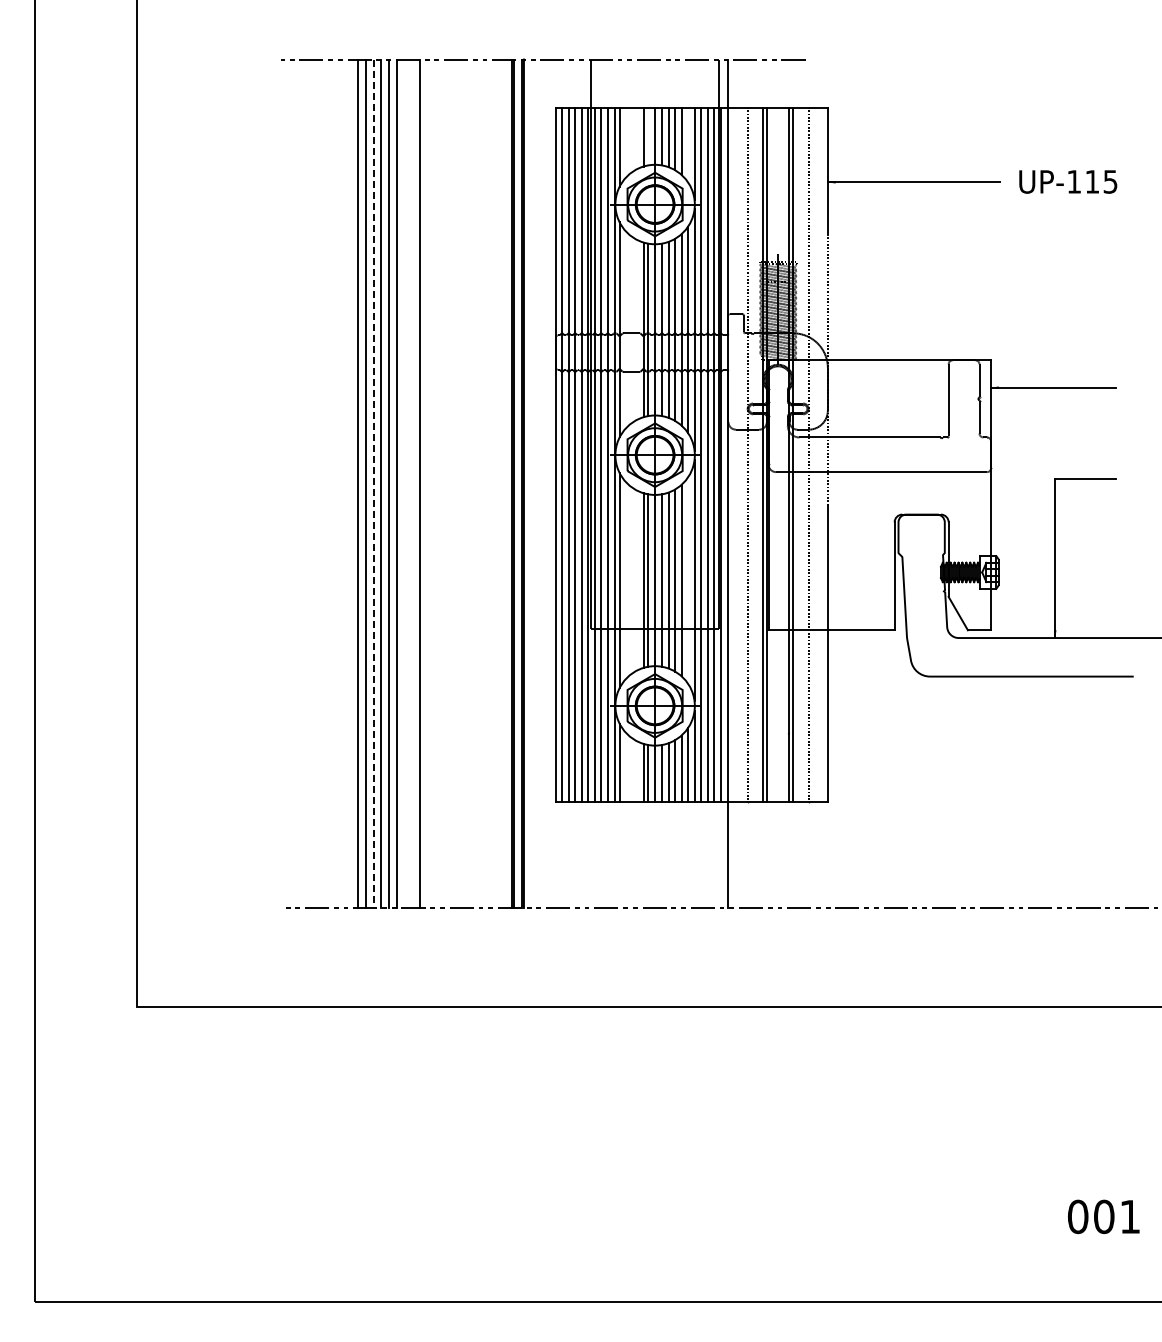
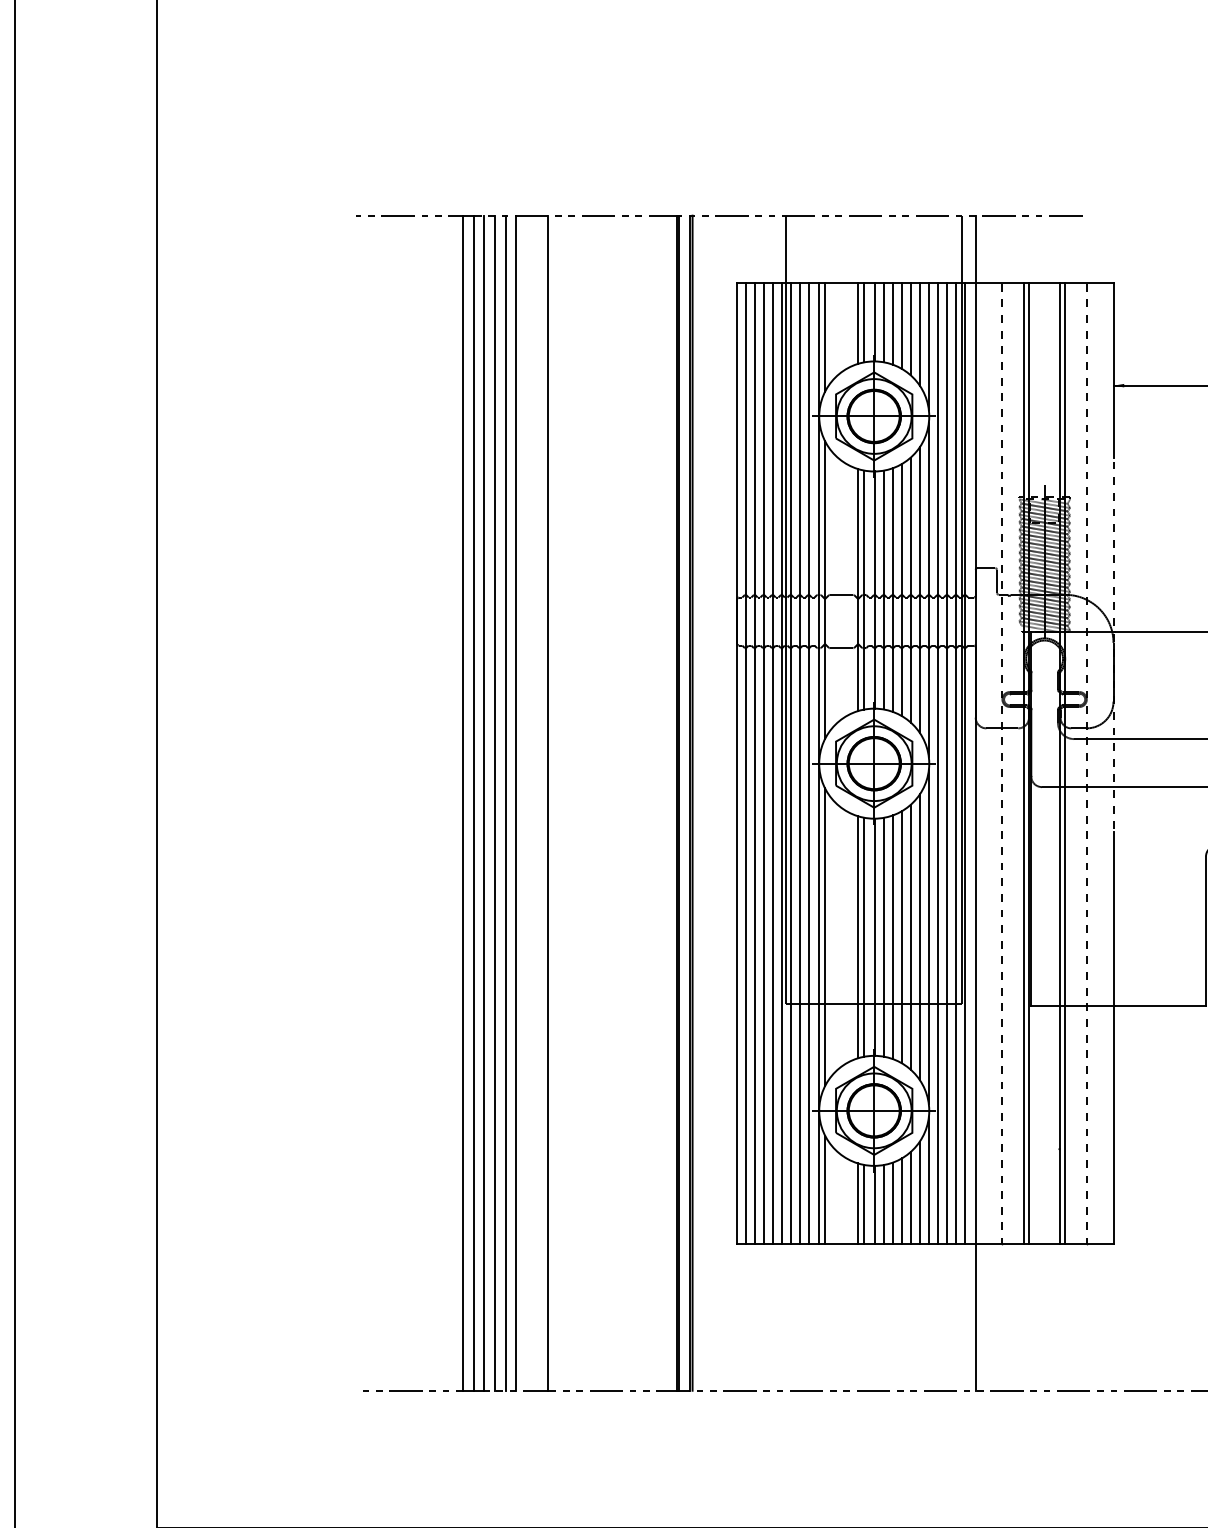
line: (647, 136) -> (863, 322), added
line: (688, 145) -> (920, 334), added
line: (373, 484) -> (484, 804), dashed -> solid
line: (688, 580) -> (920, 937), added

